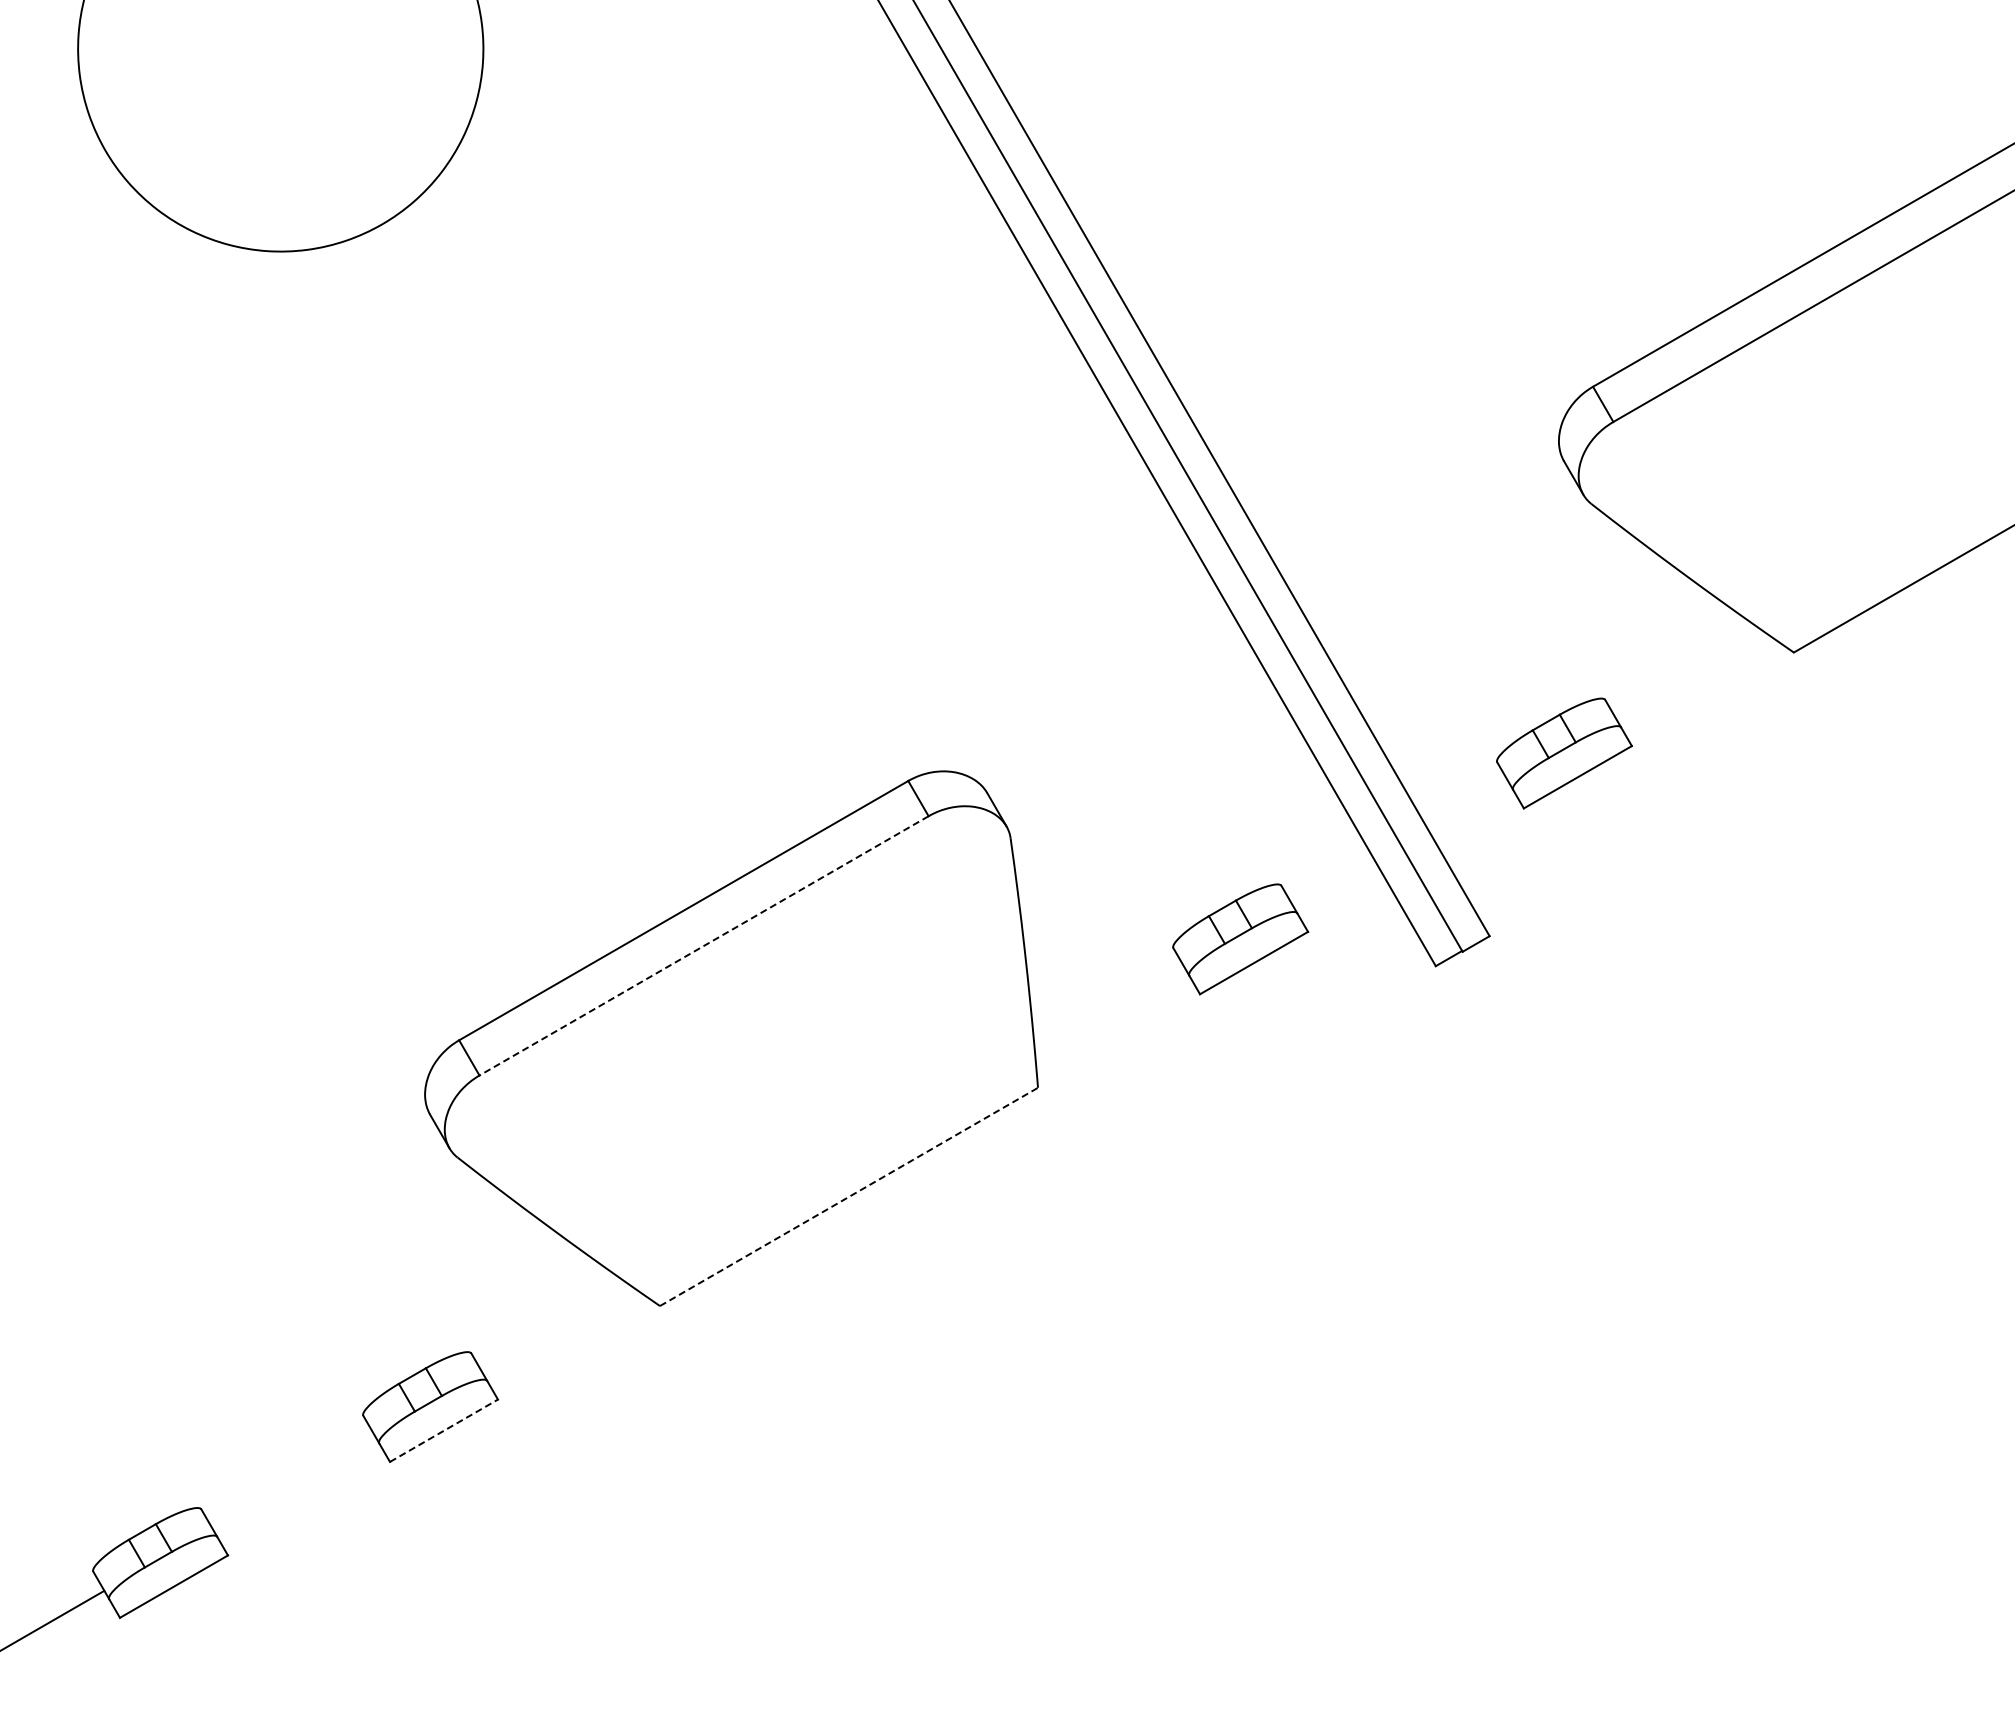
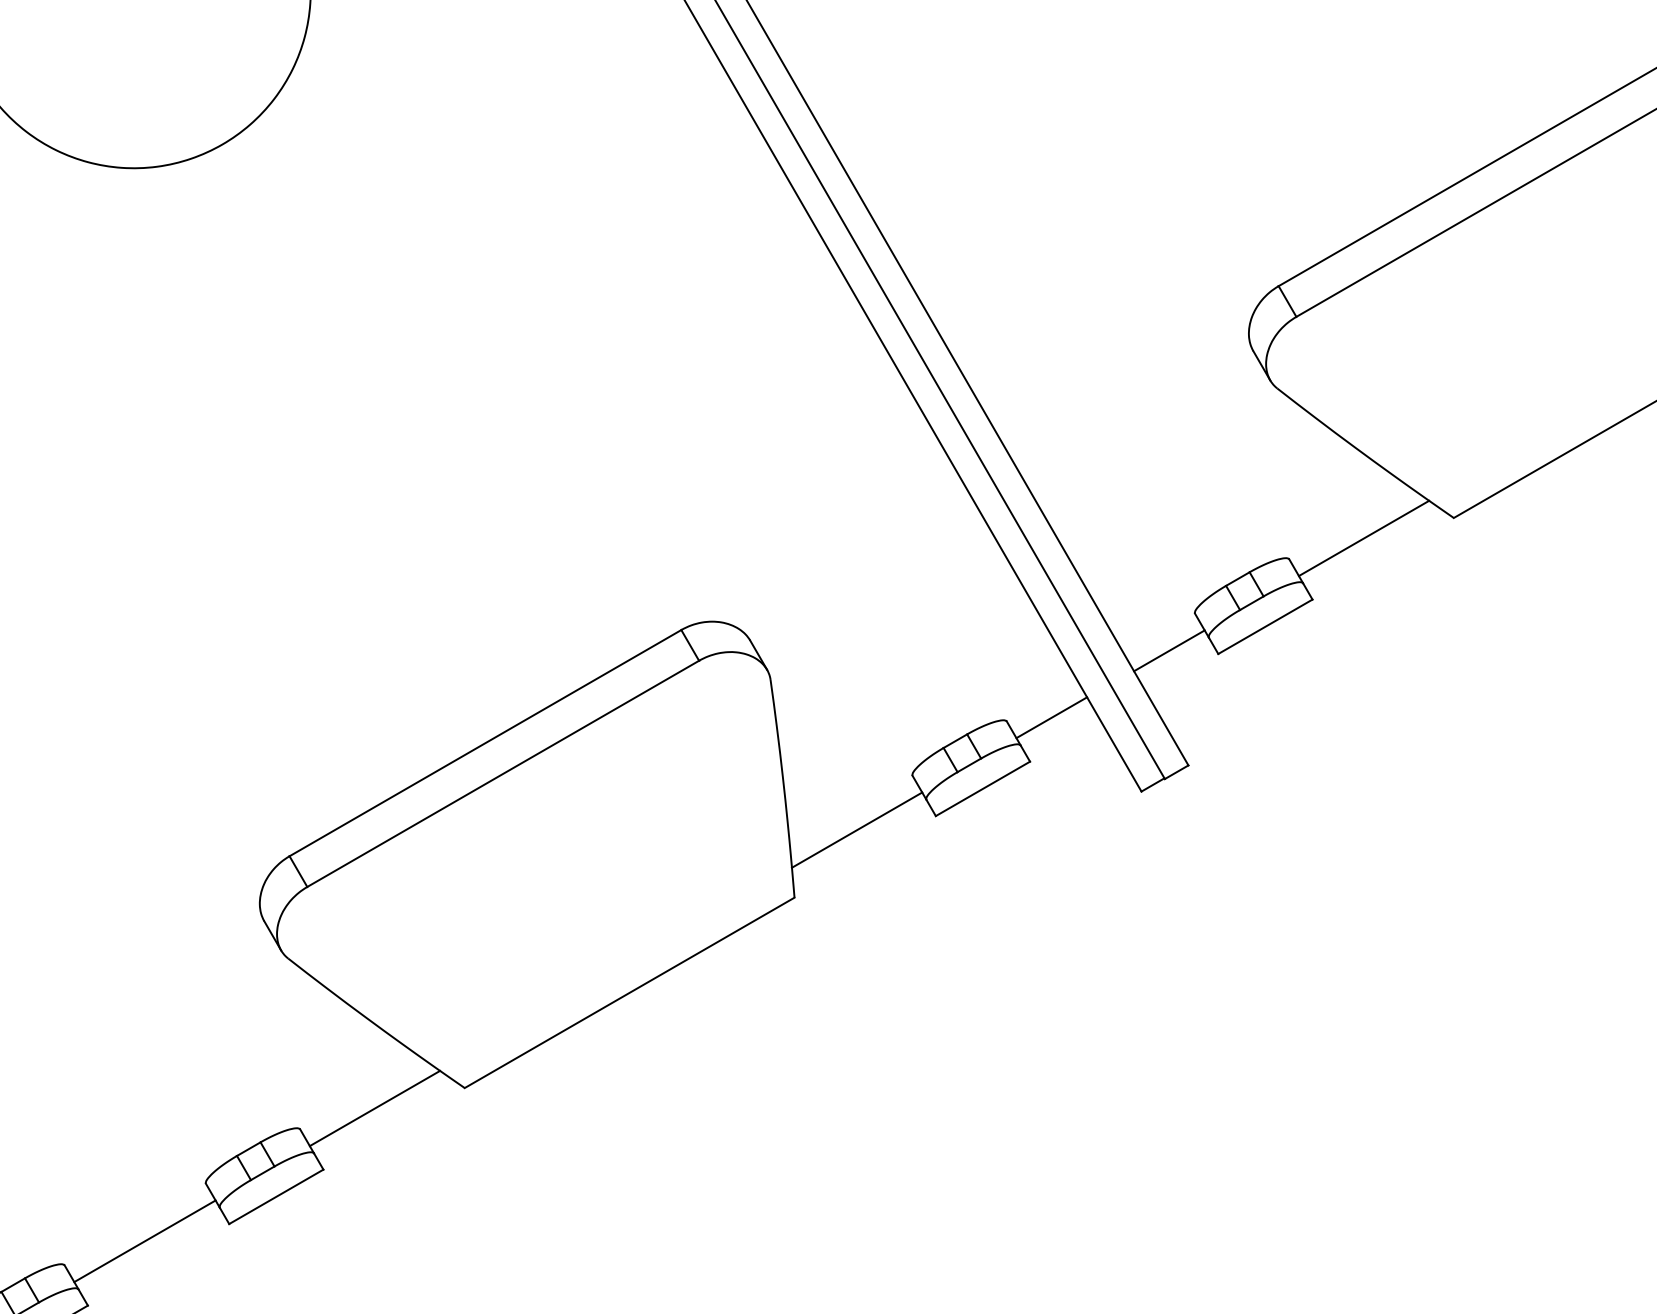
line: (1690, 675) -> (1363, 538), added
line: (1467, 804) -> (1169, 650), added
line: (1332, 881) -> (1051, 717), added
line: (703, 946) -> (502, 774), dashed -> solid
line: (1109, 1010) -> (856, 830), added
line: (849, 1196) -> (630, 992), dashed -> solid
line: (556, 1329) -> (374, 1108), added
line: (444, 1430) -> (276, 1196), dashed -> solid
line: (293, 1481) -> (145, 1241), added

